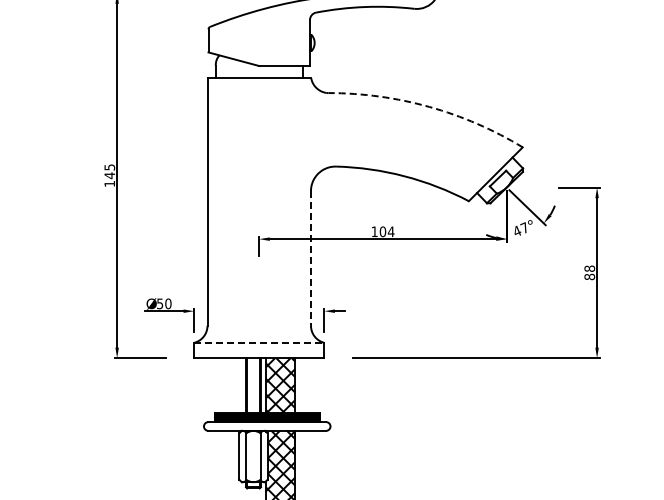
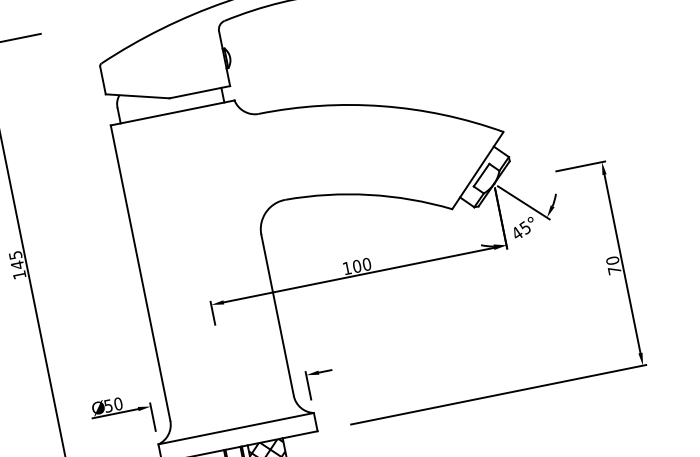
arc: (429, 106) -> (382, 105), dashed -> solid
text: (524, 227) -> (524, 227), 47 -> 45
text: (390, 231) -> (366, 264), 104 -> 100
line: (311, 258) -> (278, 315), dashed -> solid
text: (589, 272) -> (613, 265), 88 -> 70
line: (259, 342) -> (236, 428), dashed -> solid

